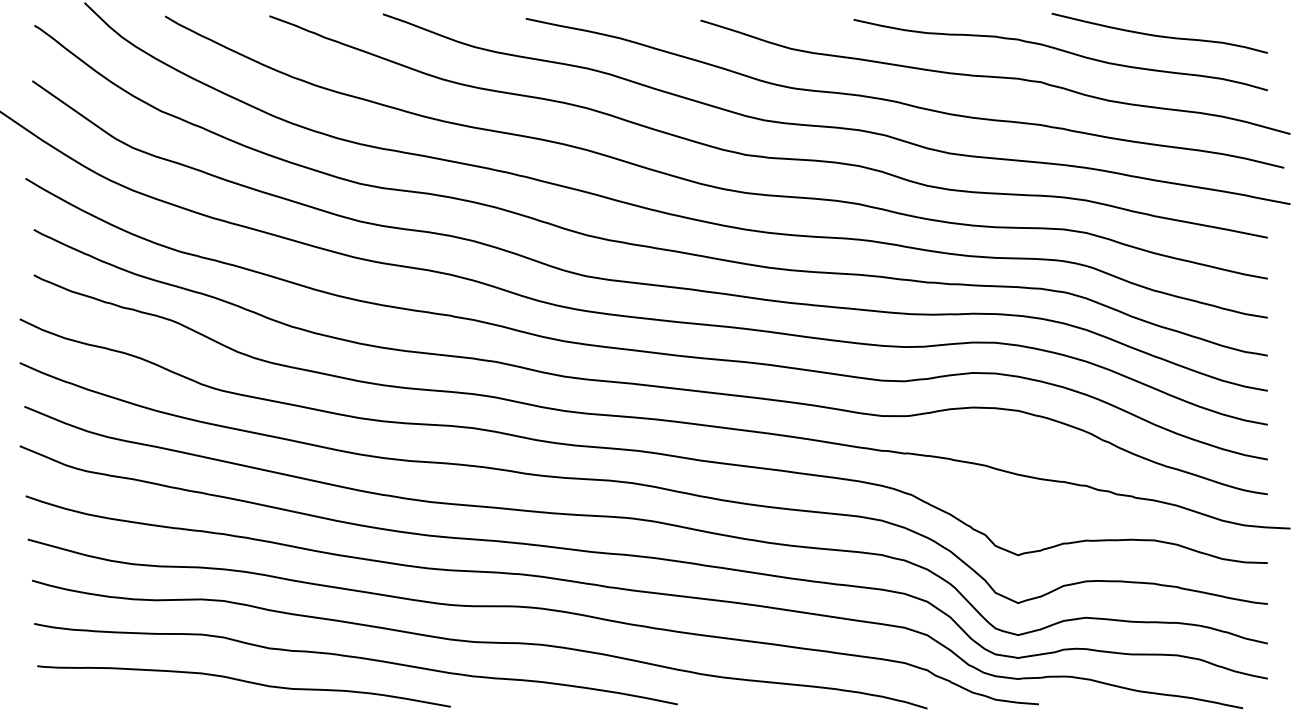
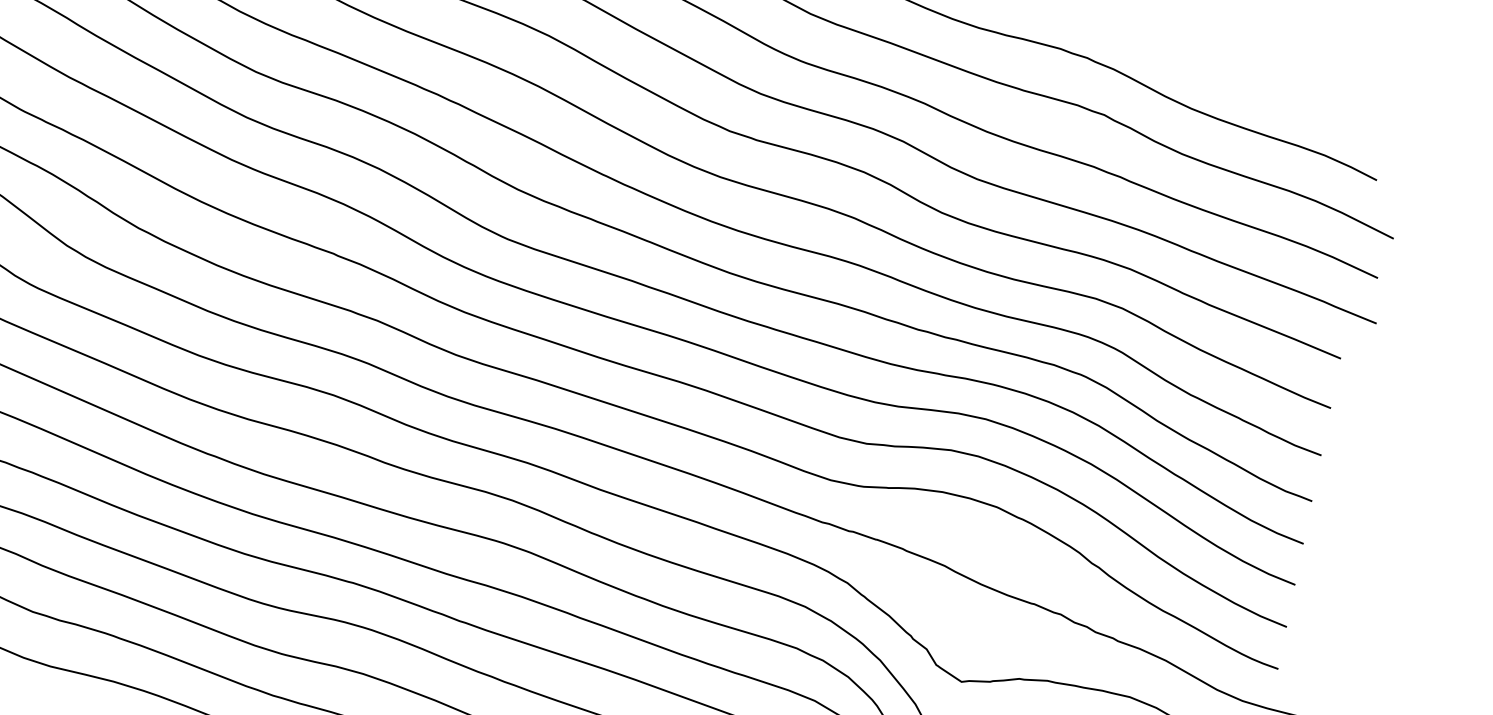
curve: (1159, 35) -> (1259, 87), removed

